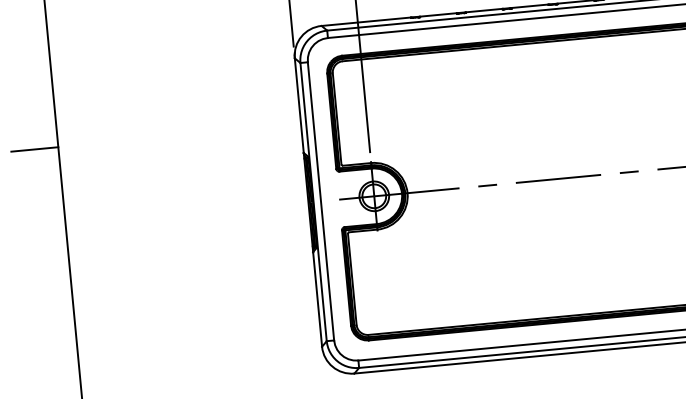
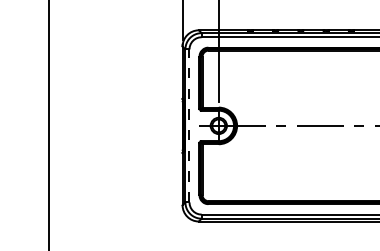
line: (35, 148) -> (36, 82), removed
line: (320, 200) -> (189, 125), solid -> dashed

